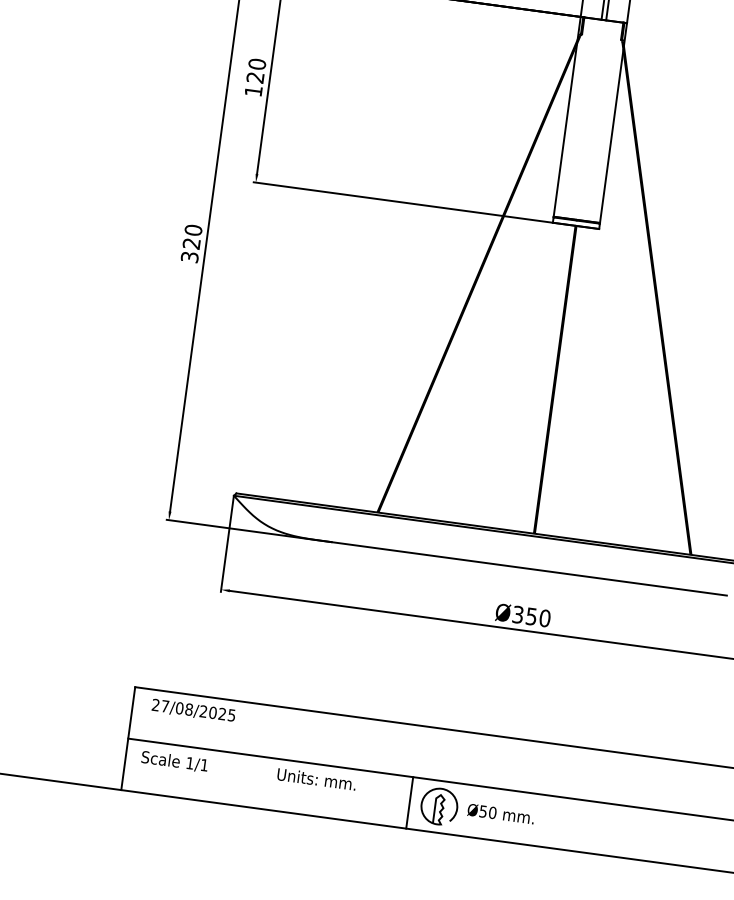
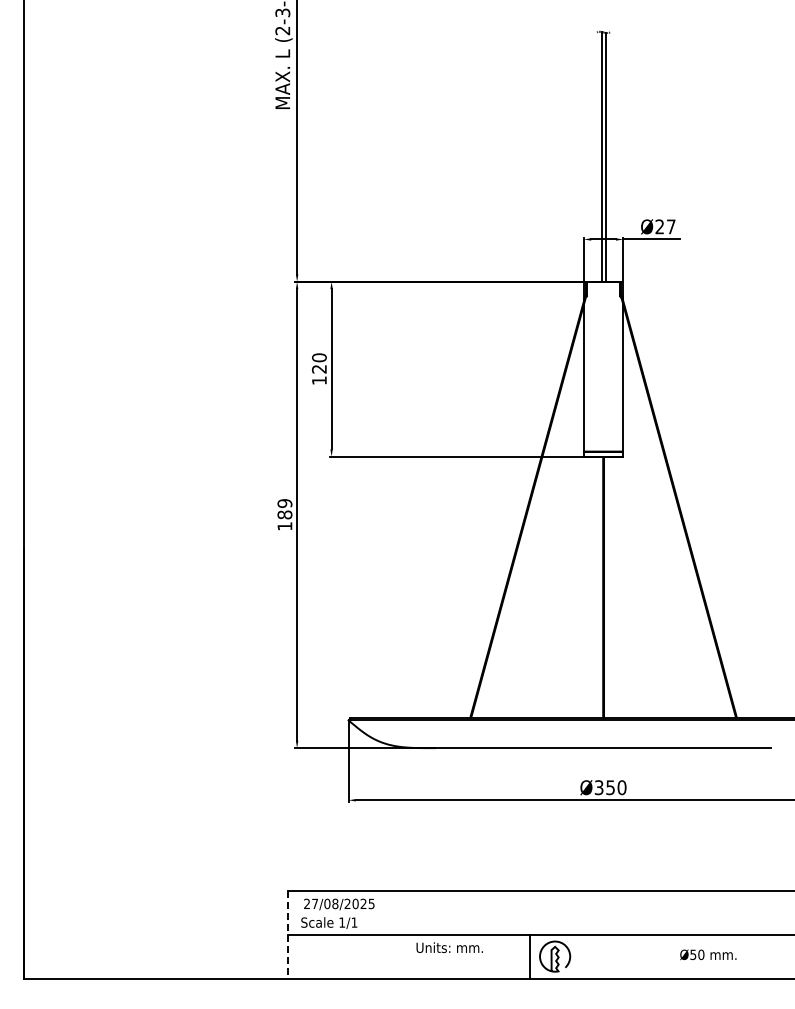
text: (191, 243) -> (284, 514), 320 -> 189
line: (127, 739) -> (287, 935), solid -> dashed
text: (175, 761) -> (329, 922), moved
text: (501, 813) -> (708, 954), moved

